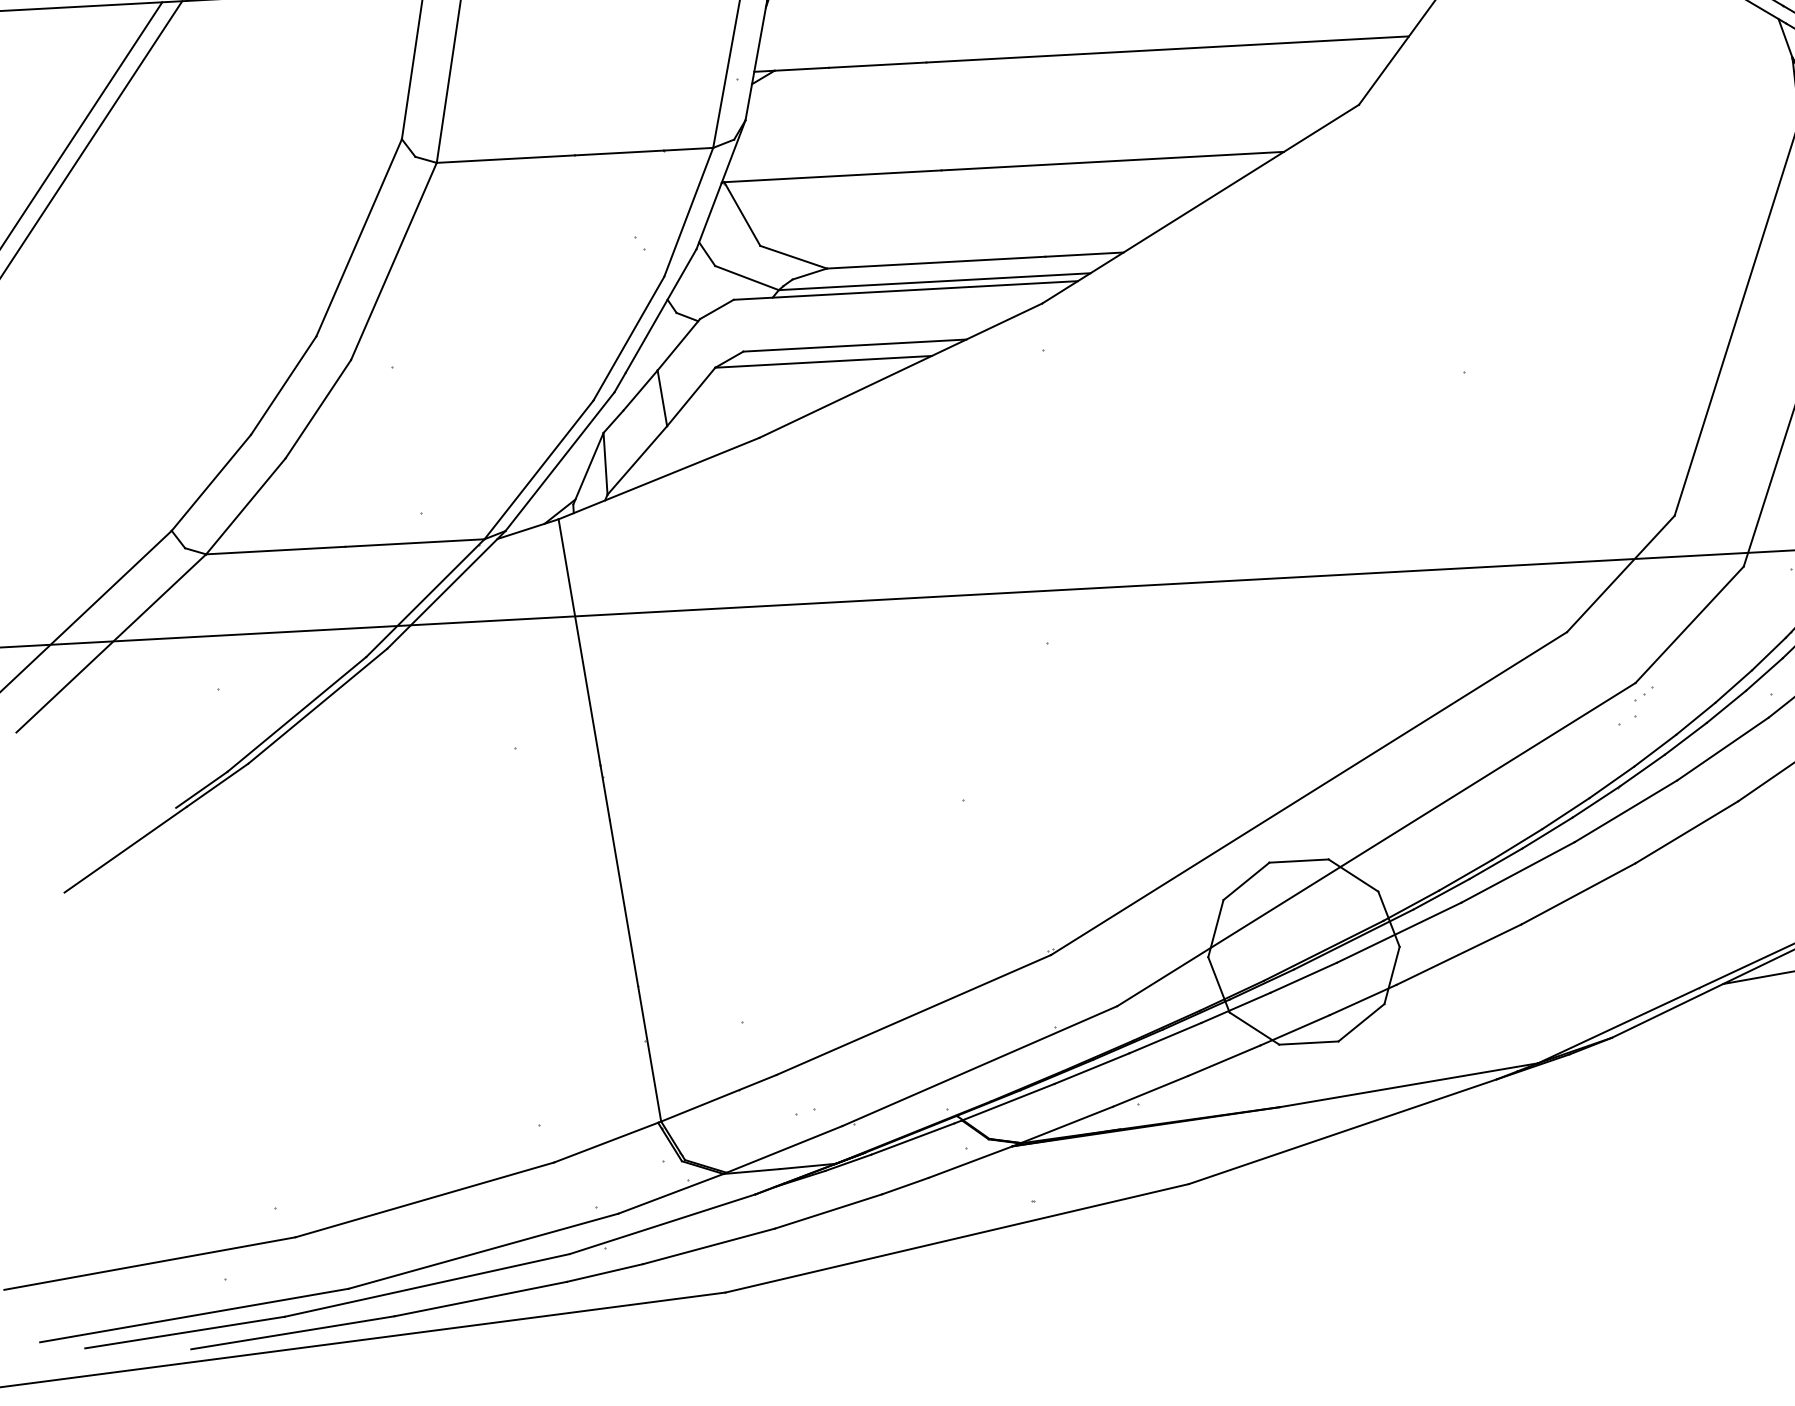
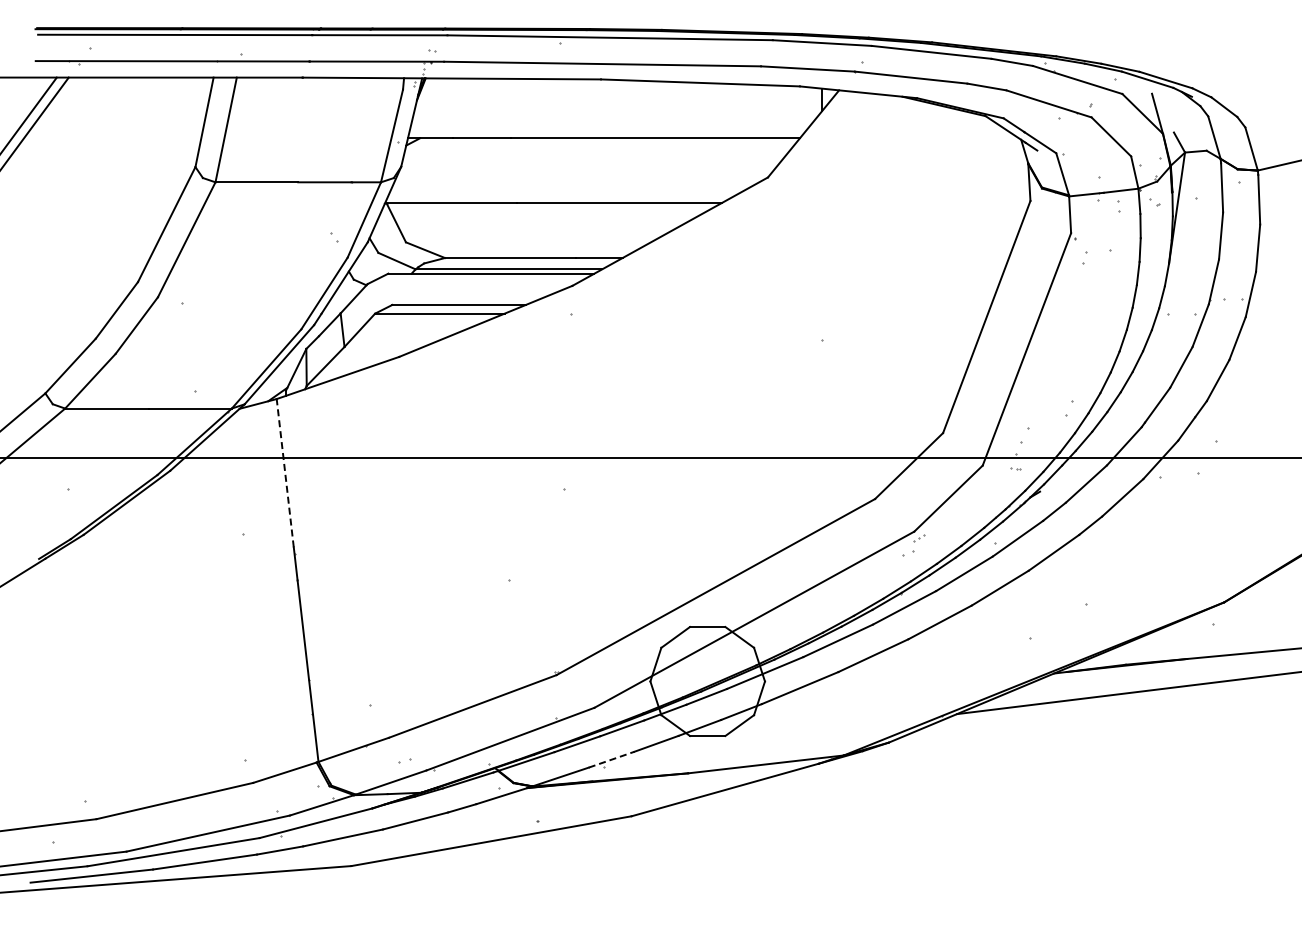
line: (580, 642) -> (285, 473), solid -> dashed
line: (1152, 1090) -> (612, 759), solid -> dashed

